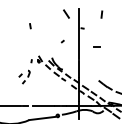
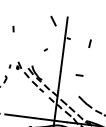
line: (101, 14) -> (89, 43), moved
line: (96, 46) -> (79, 74), moved

